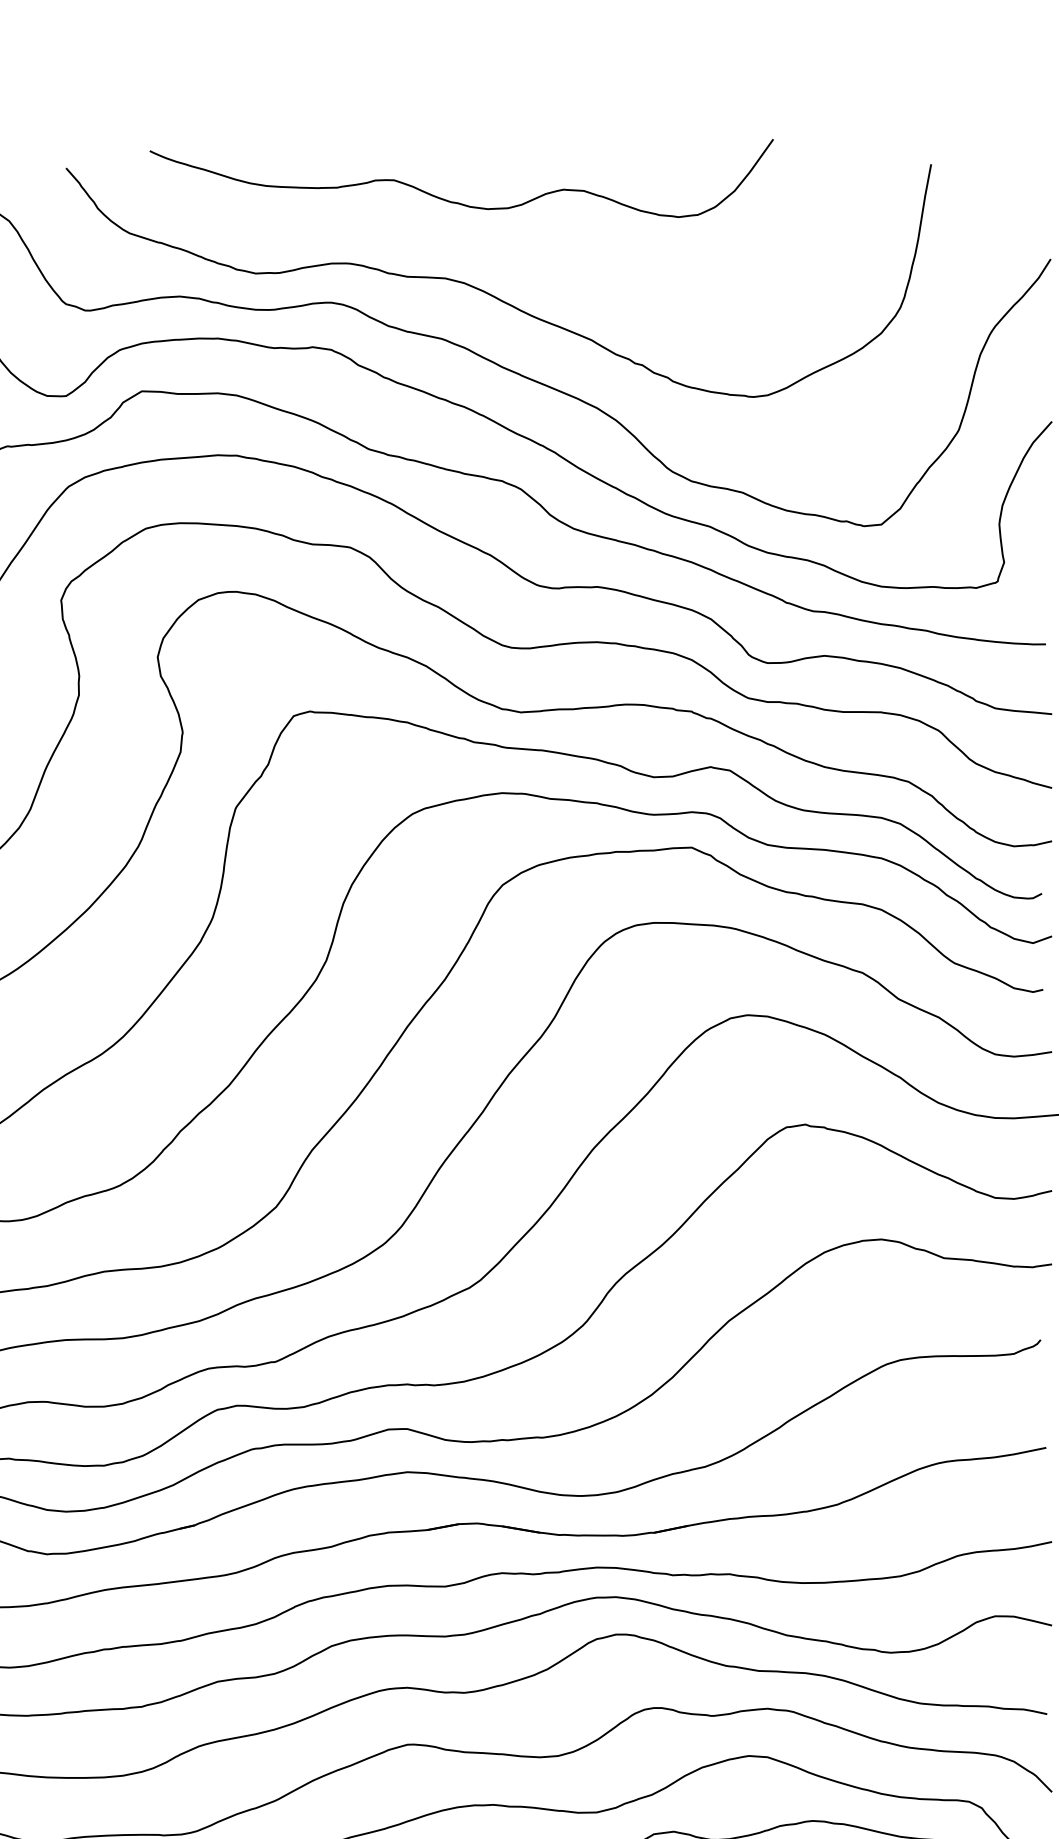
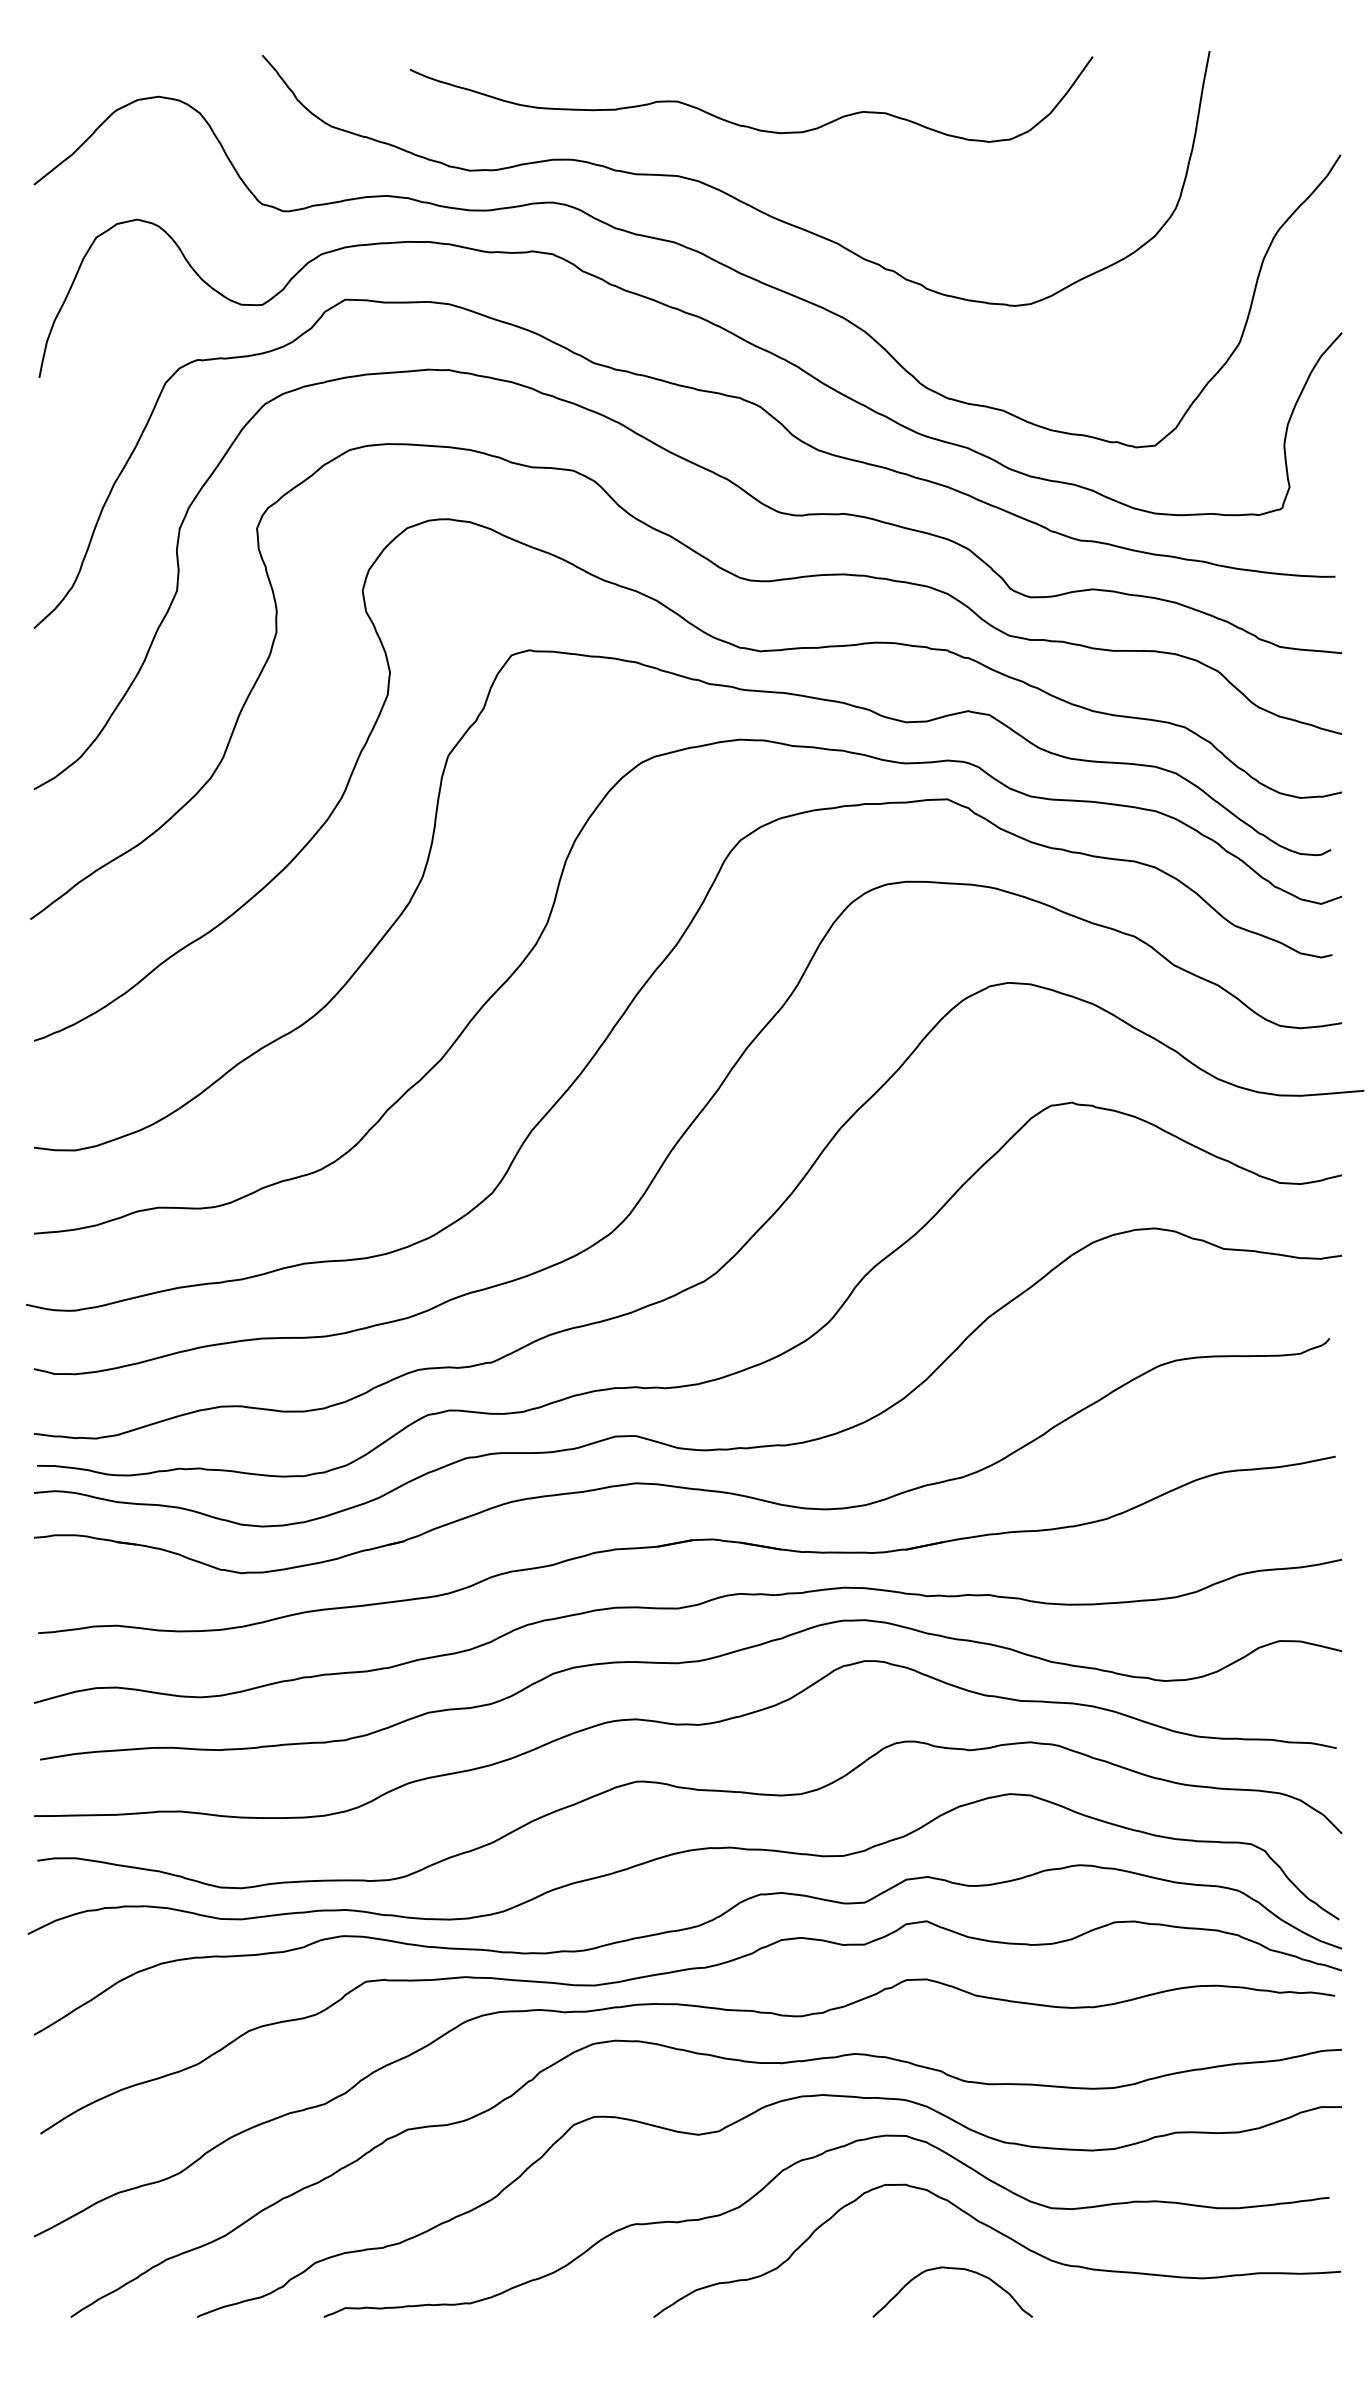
curve: (457, 202) -> (747, 125), moved

